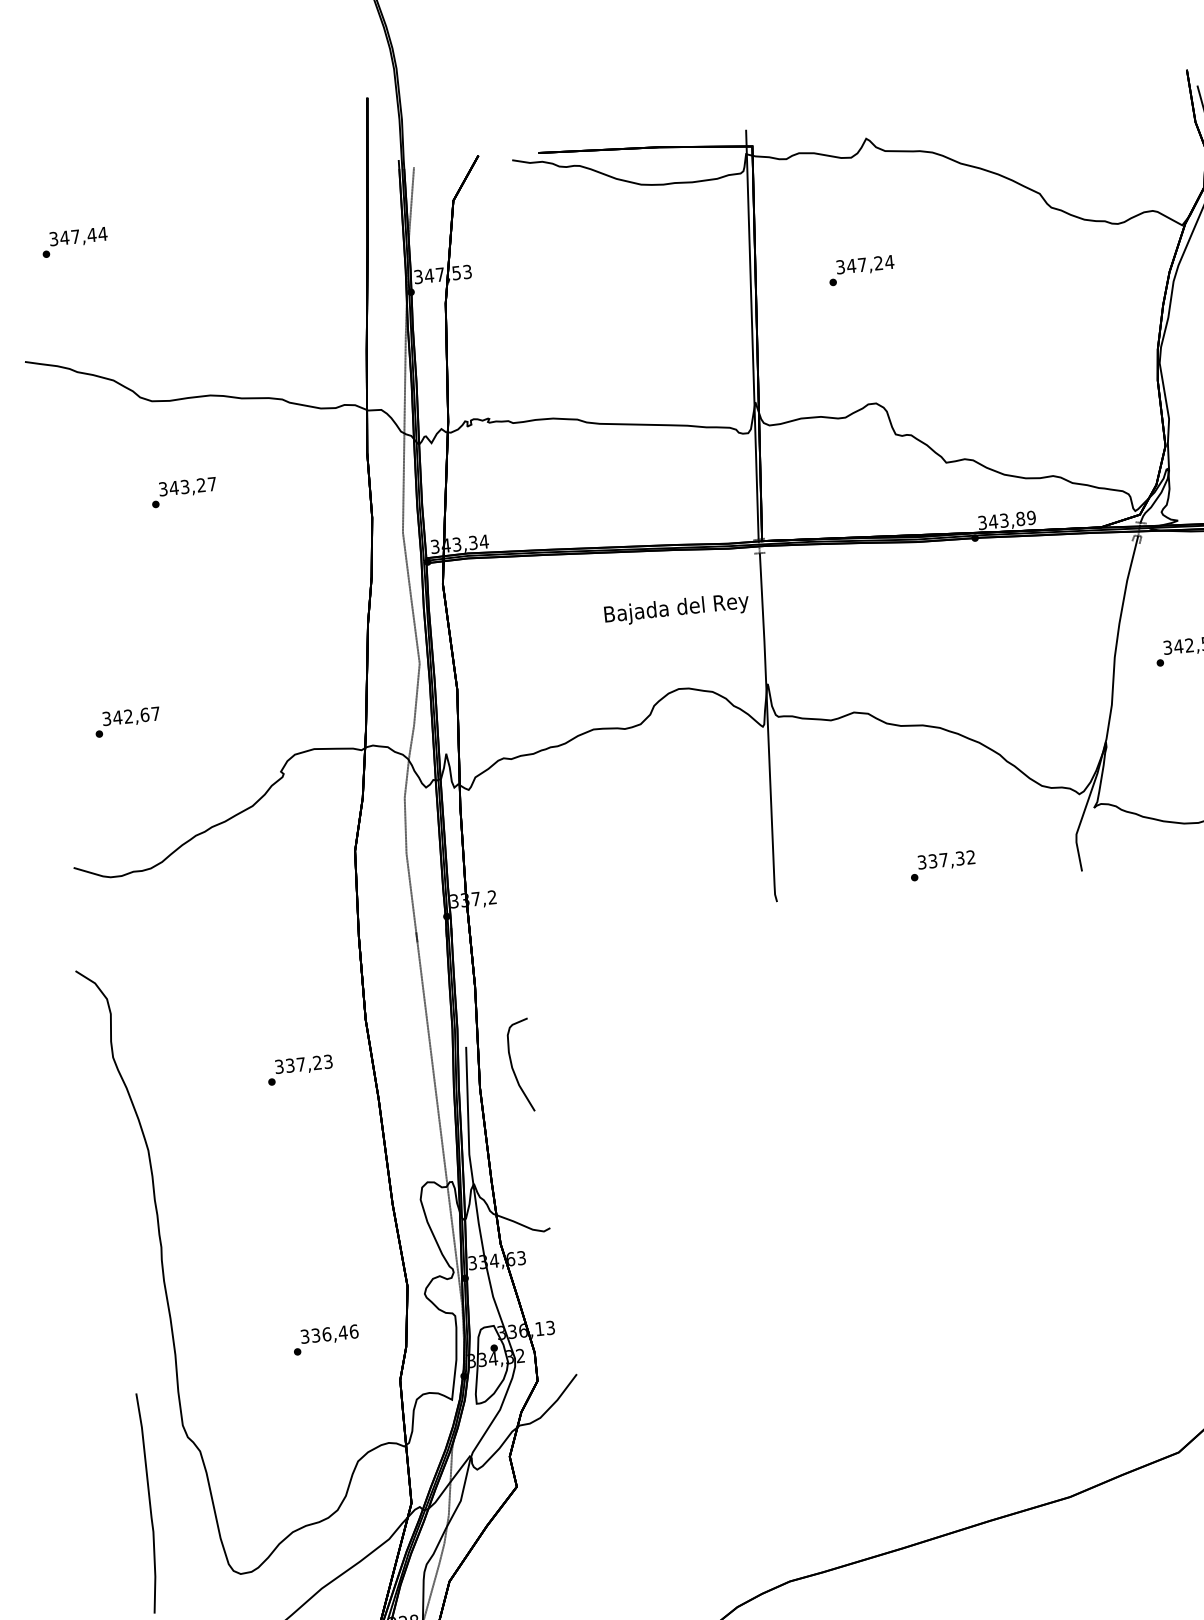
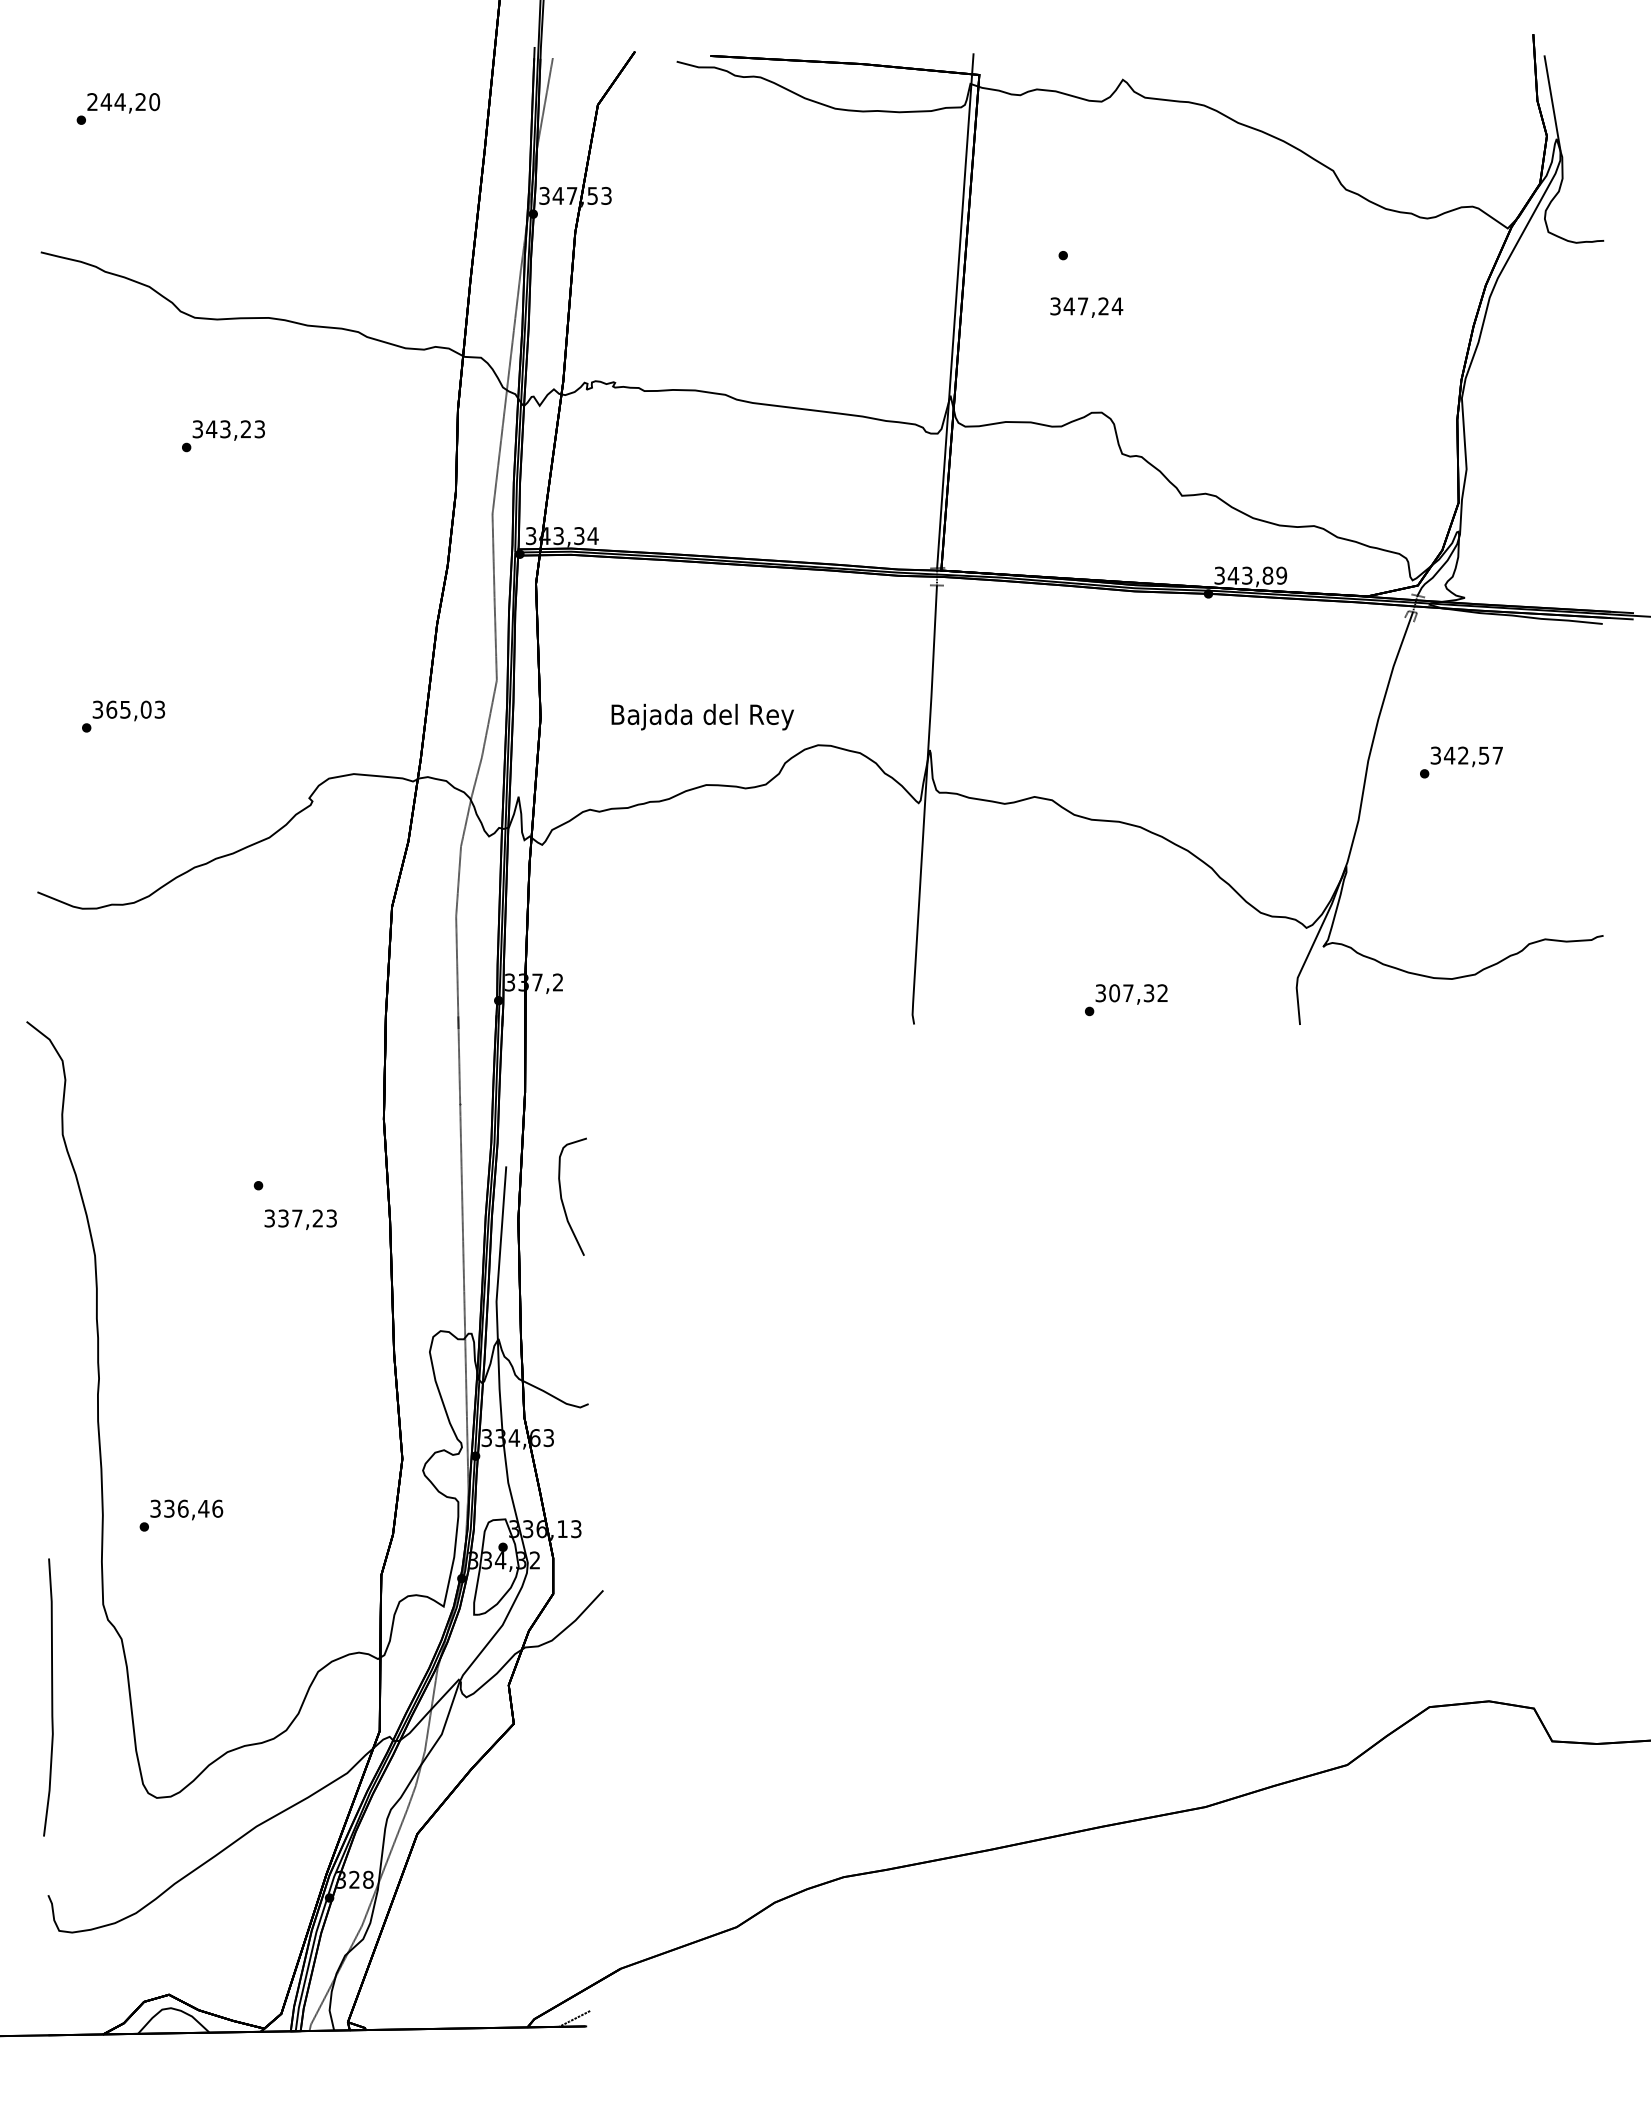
text: (78, 236) -> (123, 102), 347,44 -> 244,20
text: (865, 265) -> (1086, 307), moved
text: (212, 484) -> (259, 429), 343,27 -> 343,23
text: (676, 608) -> (702, 716), moved
text: (136, 715) -> (135, 709), 342,67 -> 365,03
text: (932, 861) -> (1114, 993), 337,32 -> 307,32
text: (303, 1065) -> (300, 1219), moved
text: (326, 1339) -> (181, 1515), moved

